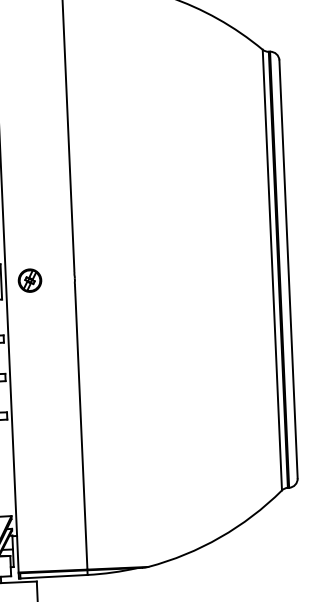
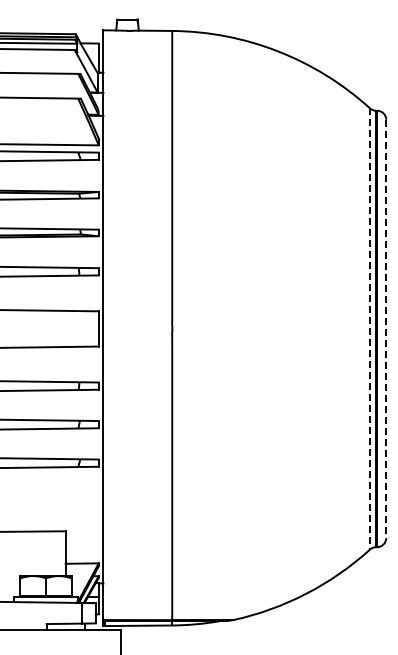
line: (272, 269) -> (370, 328), solid -> dashed
line: (288, 269) -> (386, 329), solid -> dashed
part: (30, 280) -> (127, 328), removed

